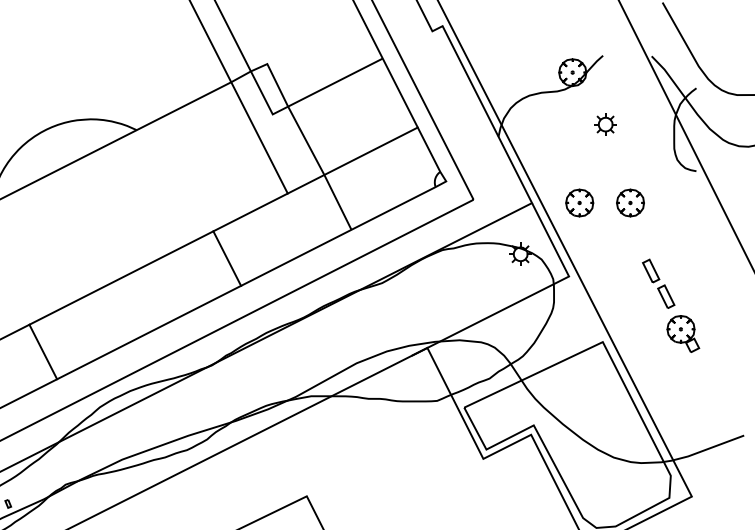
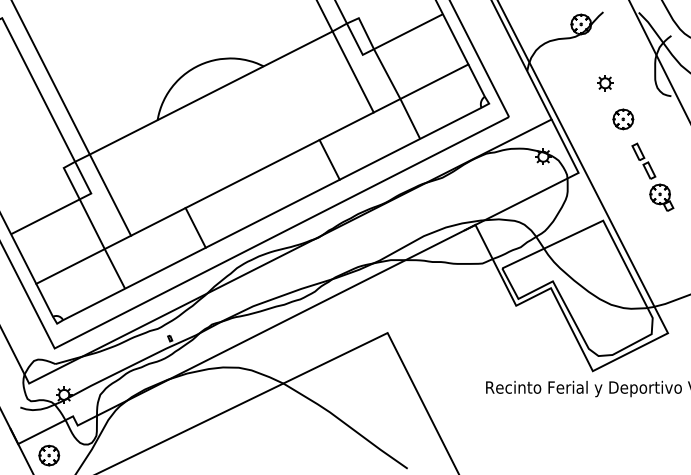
part: (605, 124) -> (605, 83), moved
part: (579, 203) -> (586, 119), removed
part: (670, 304) -> (652, 176), moved

